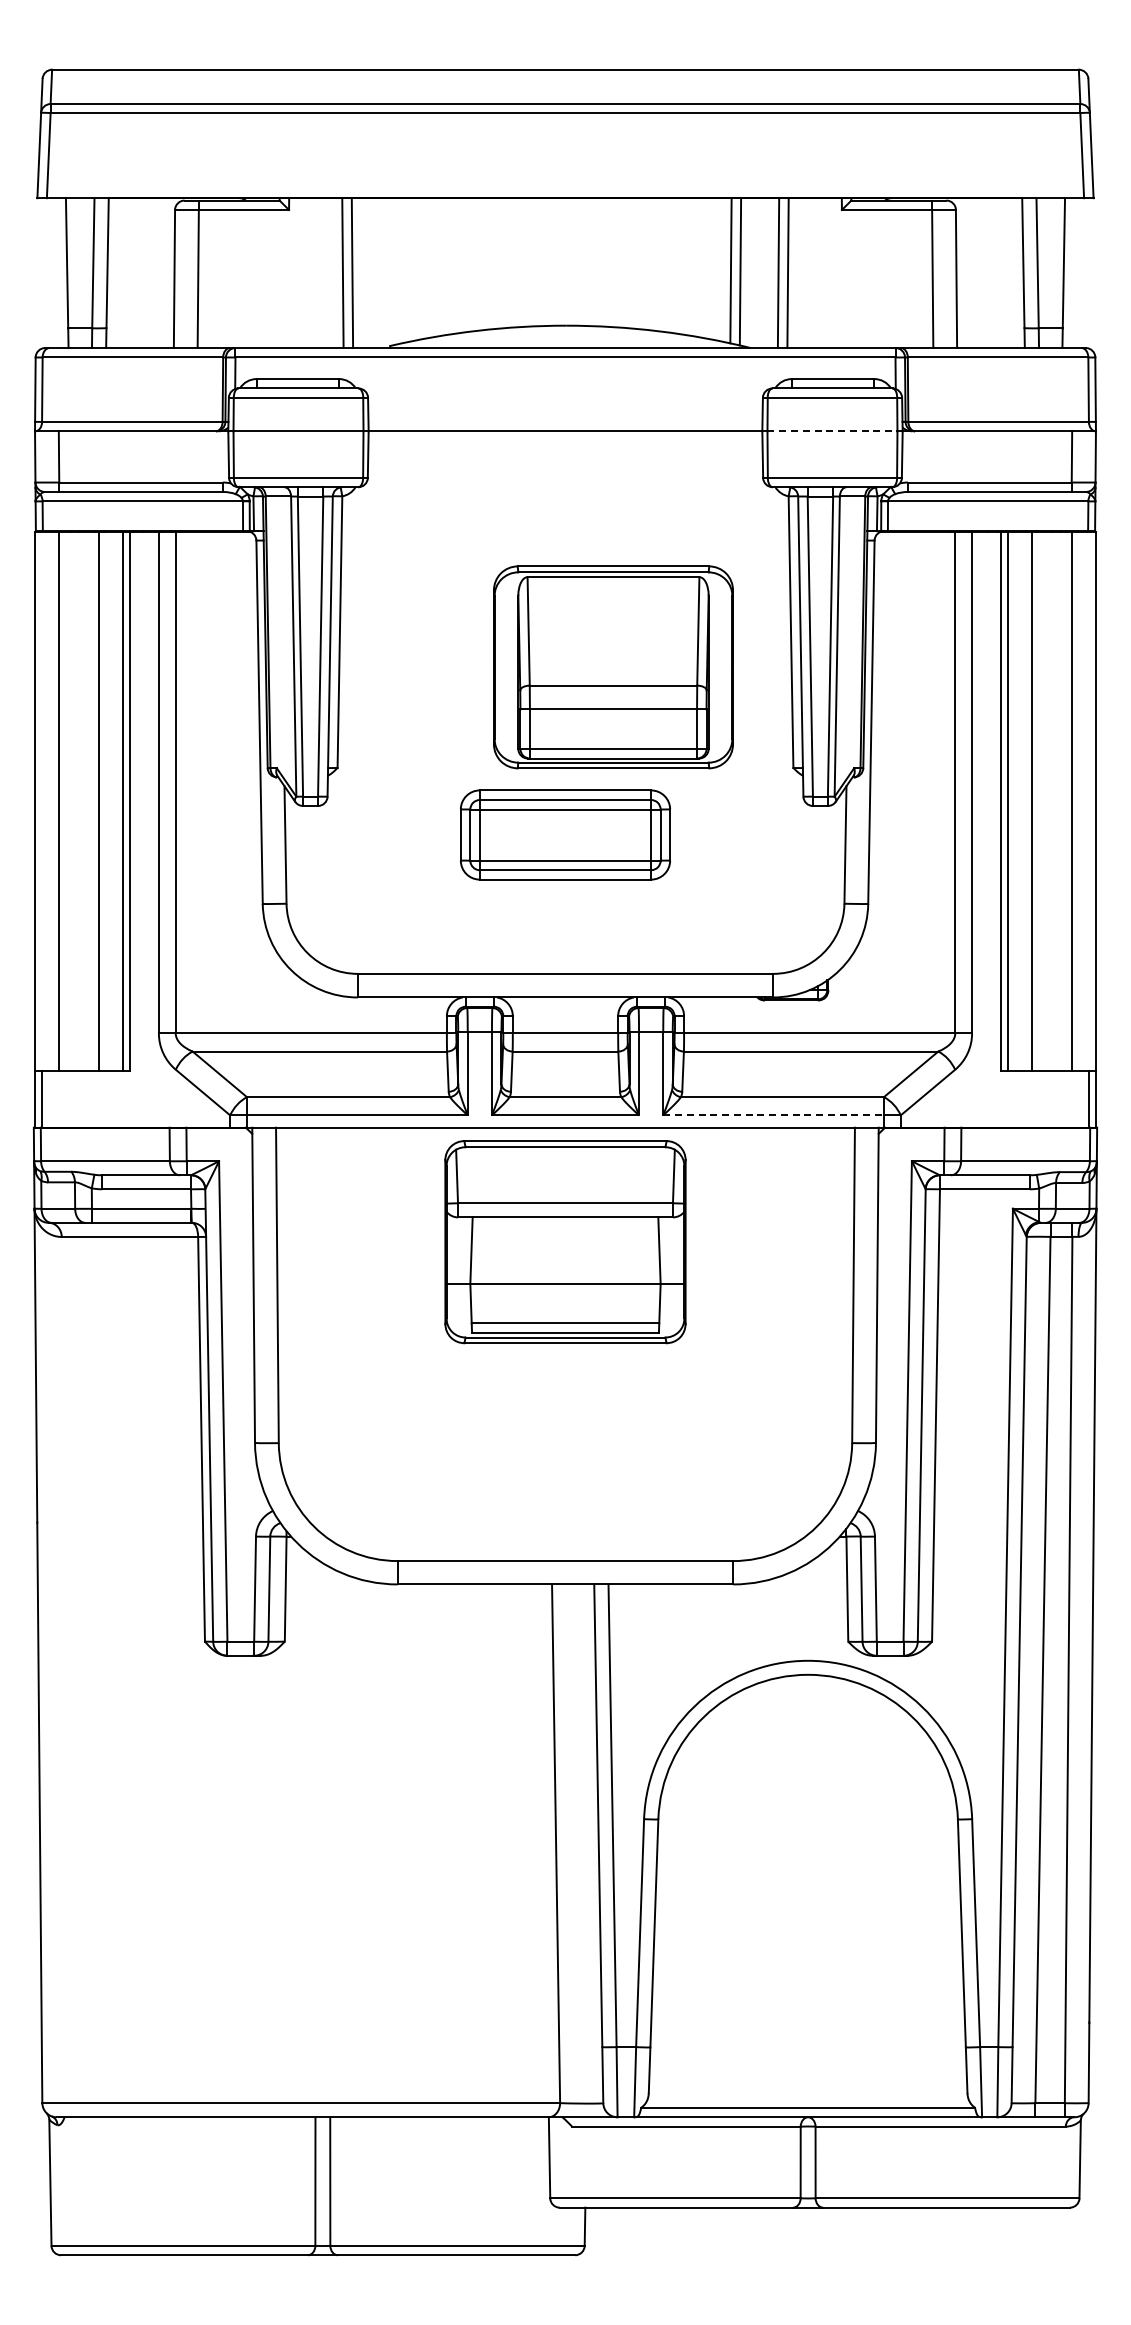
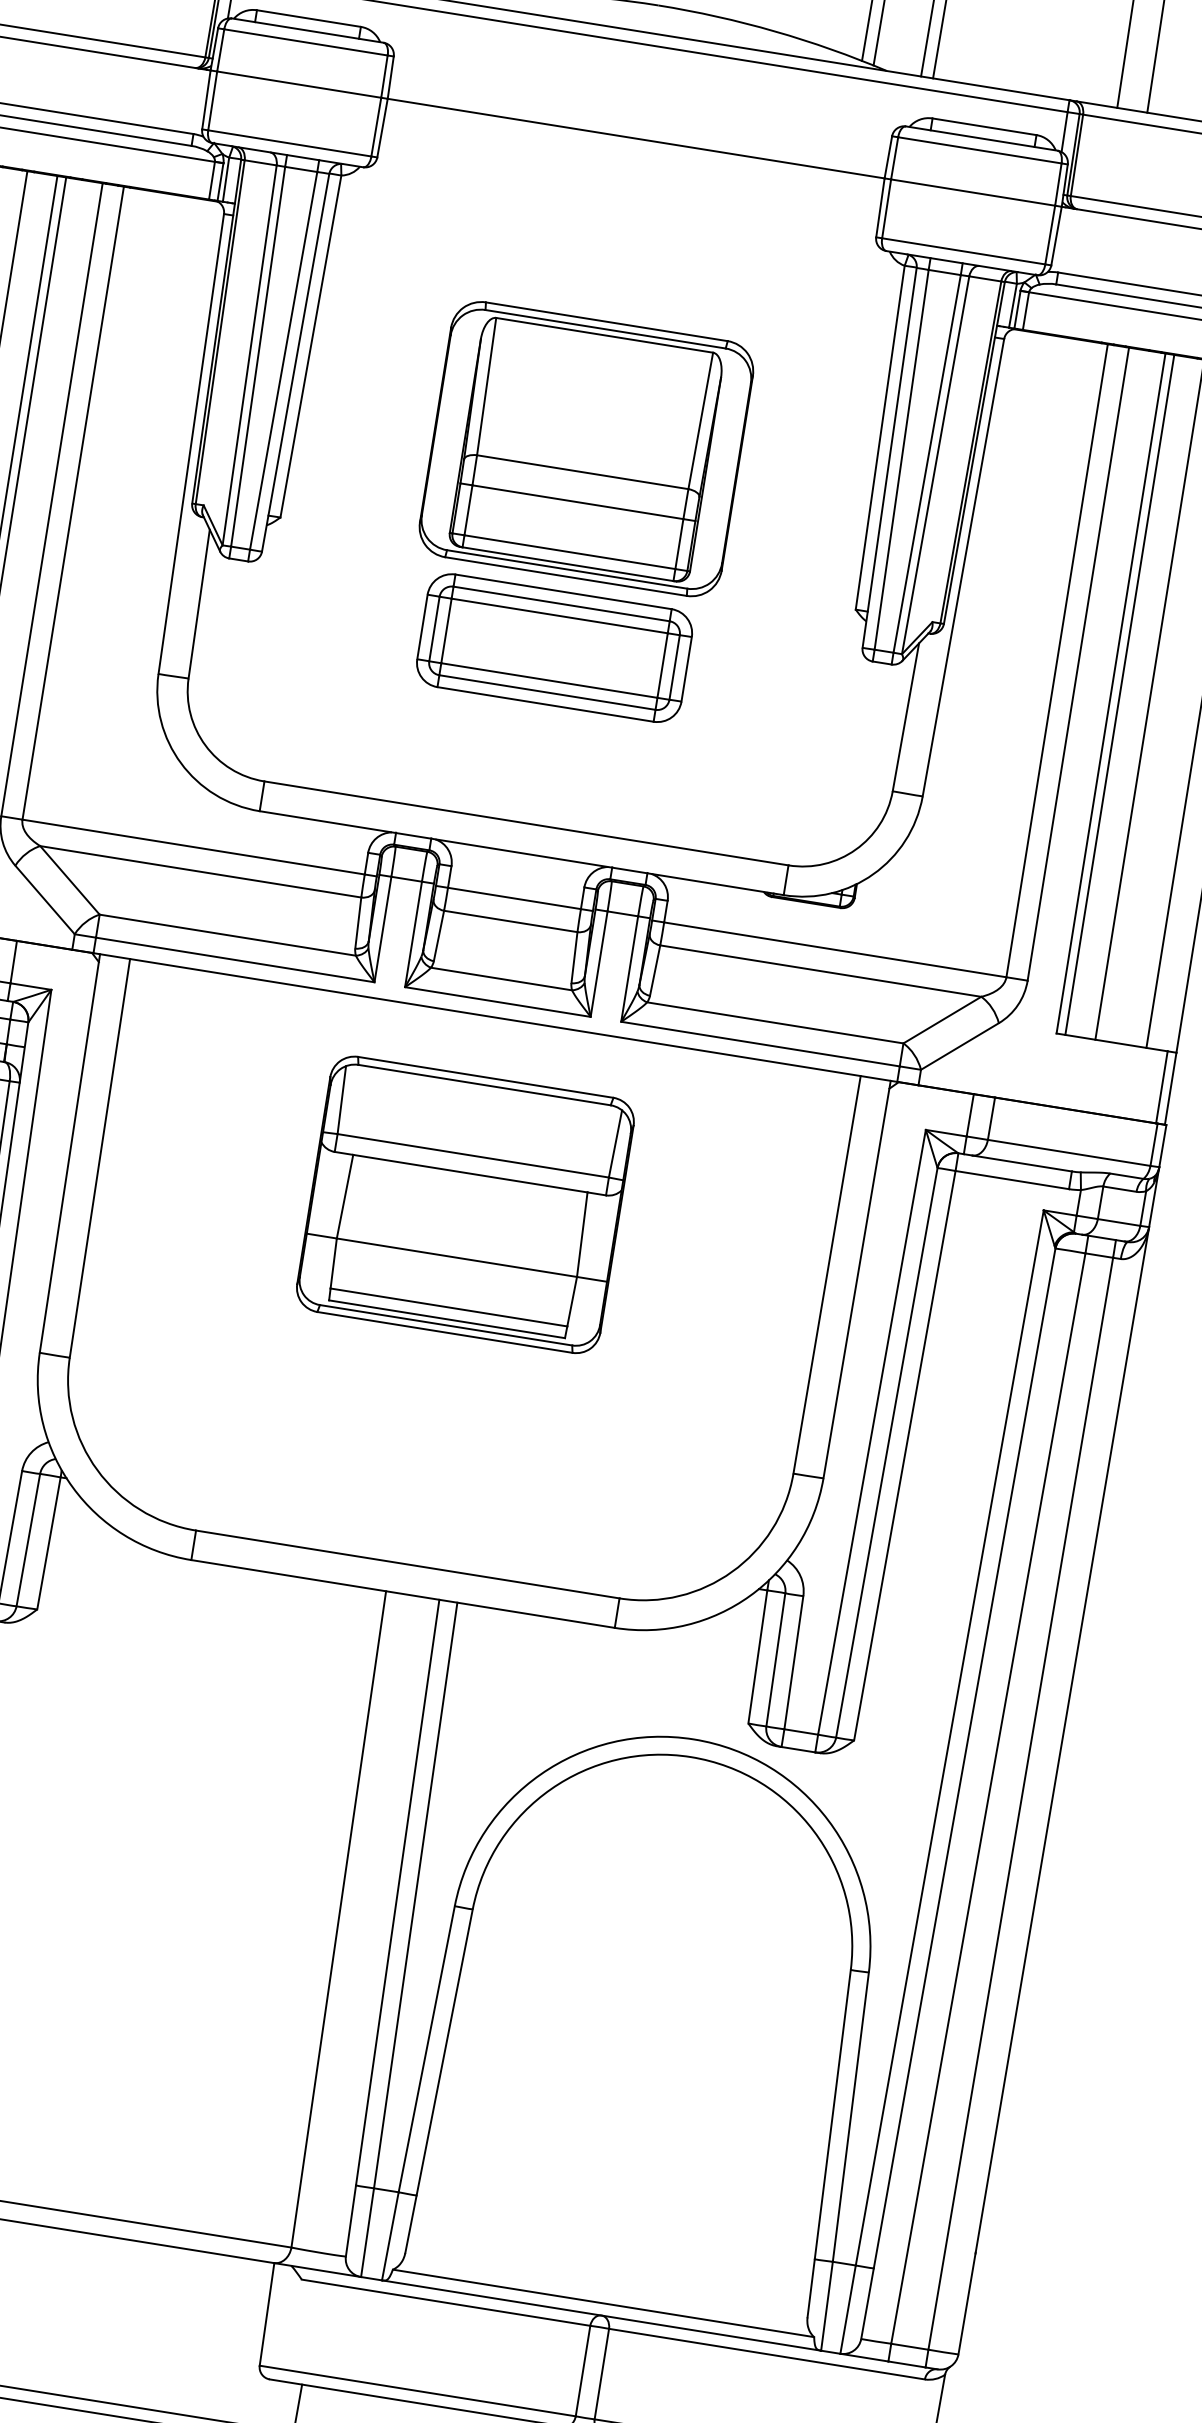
line: (832, 431) -> (973, 192), dashed -> solid
part: (613, 667) -> (586, 449), moved
line: (774, 1115) -> (761, 1044), dashed -> solid
part: (565, 1242) -> (465, 1205), moved

